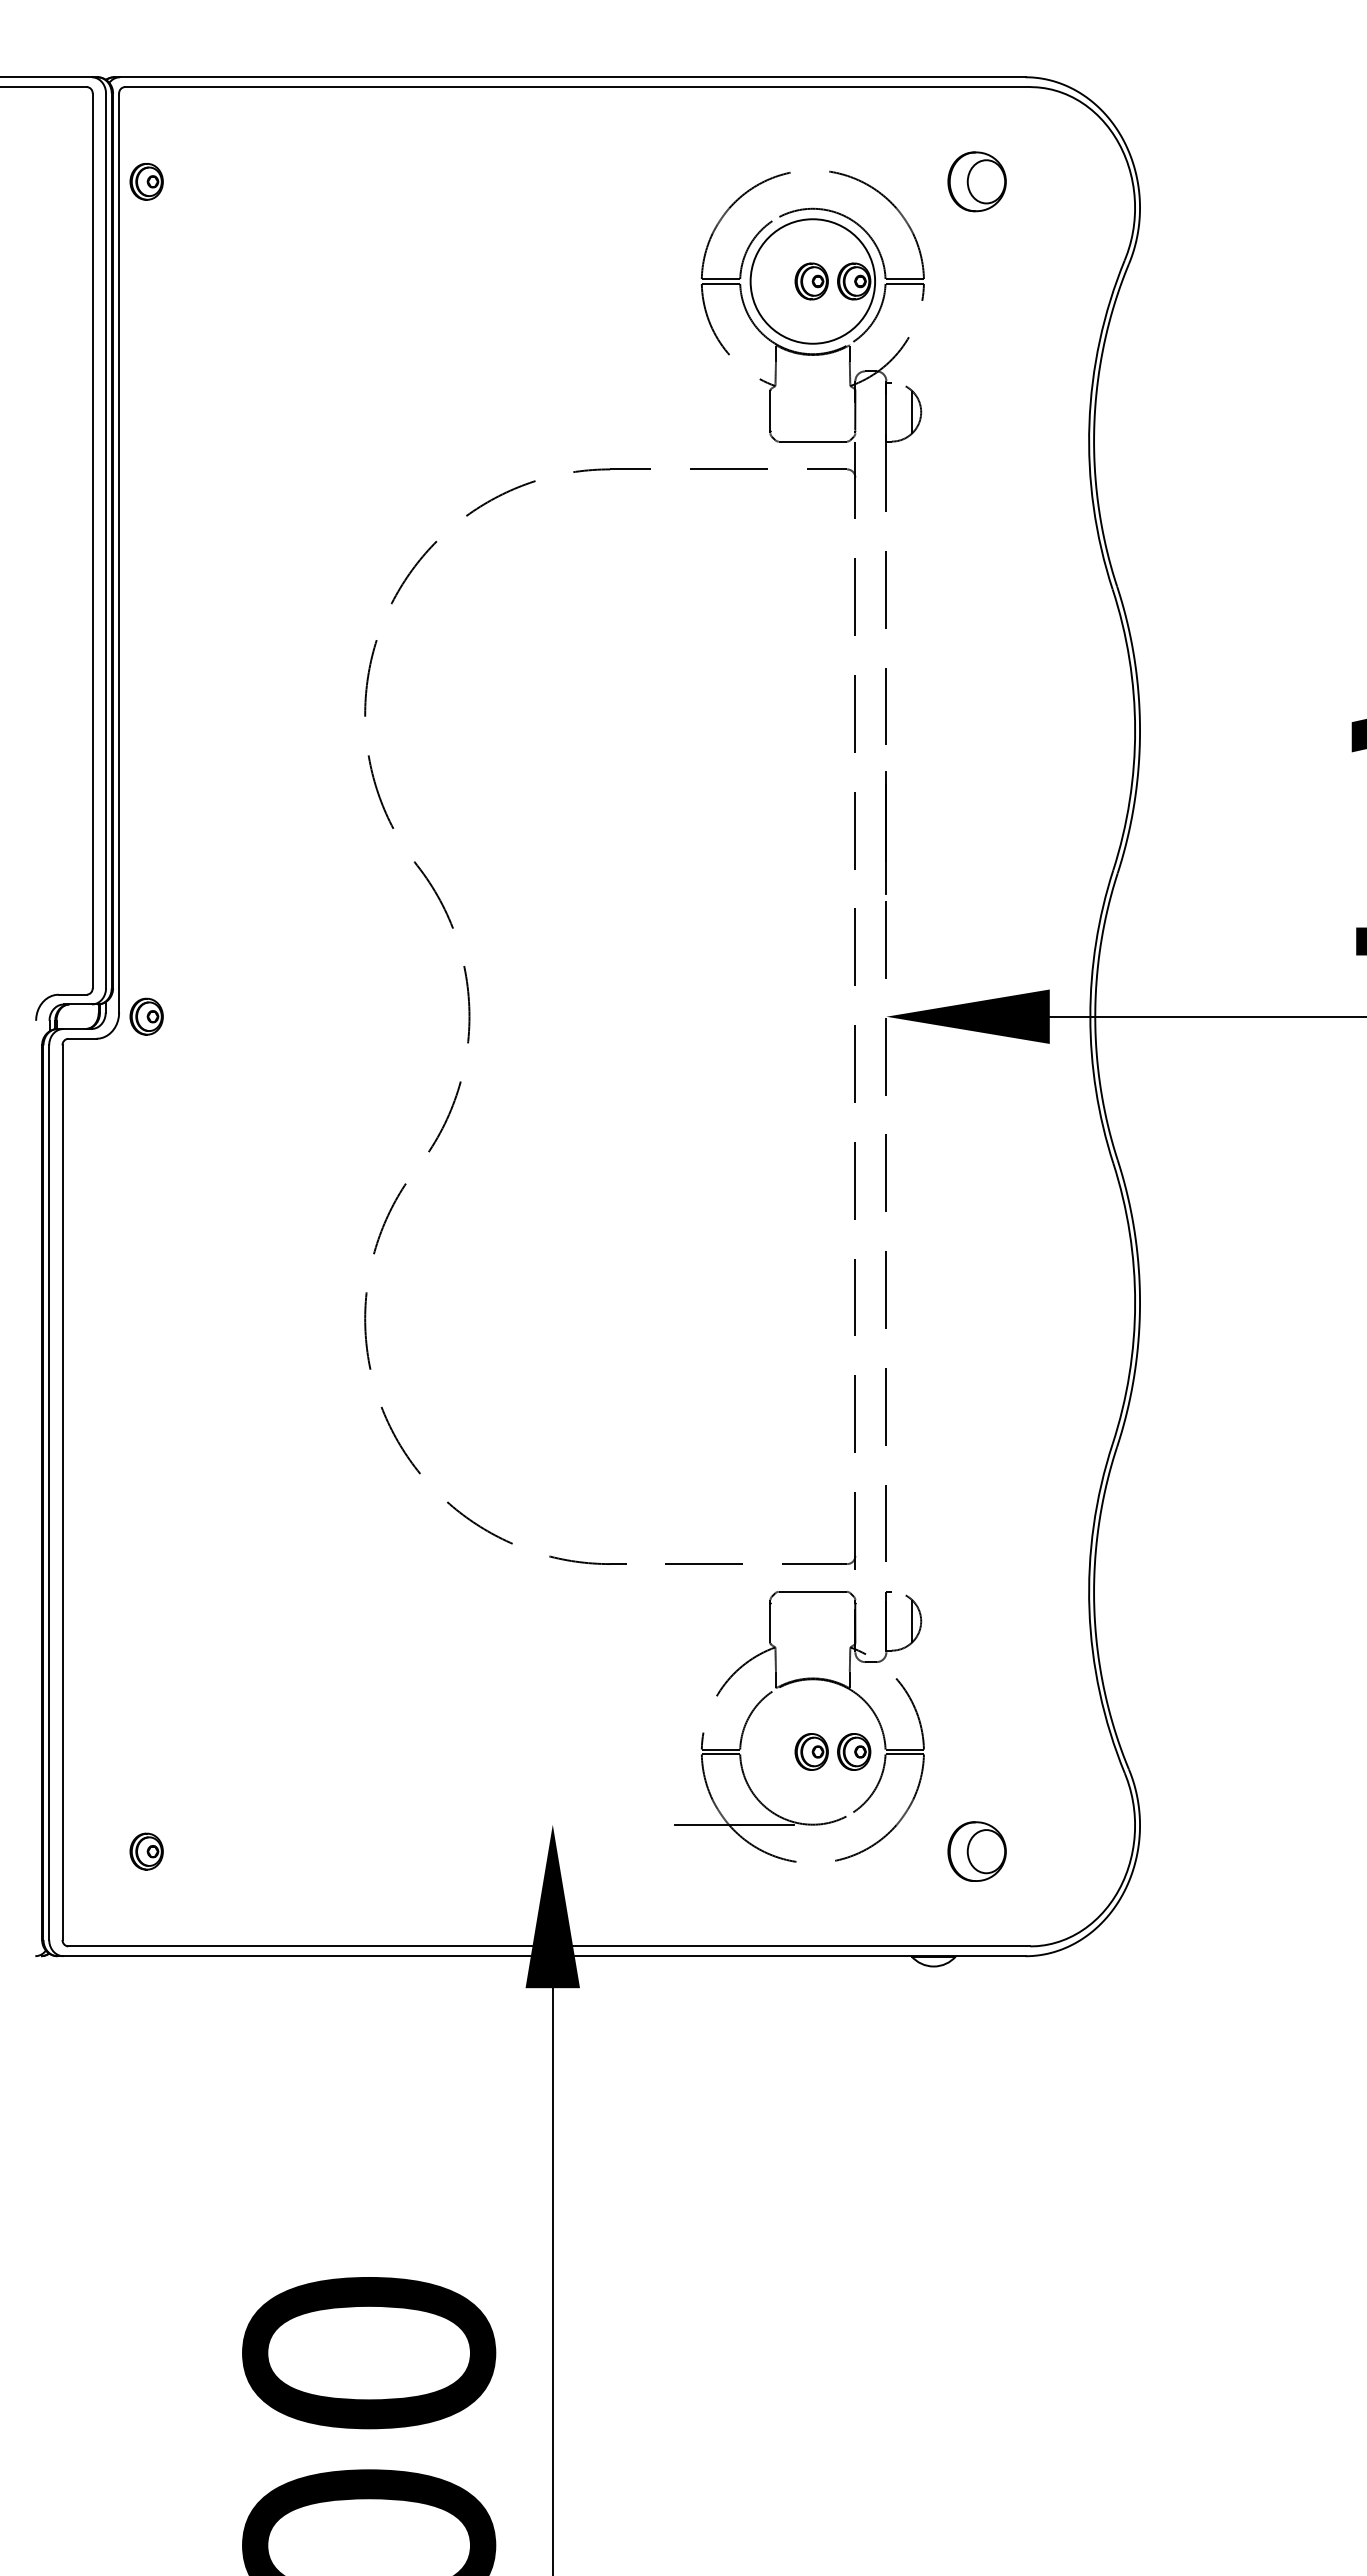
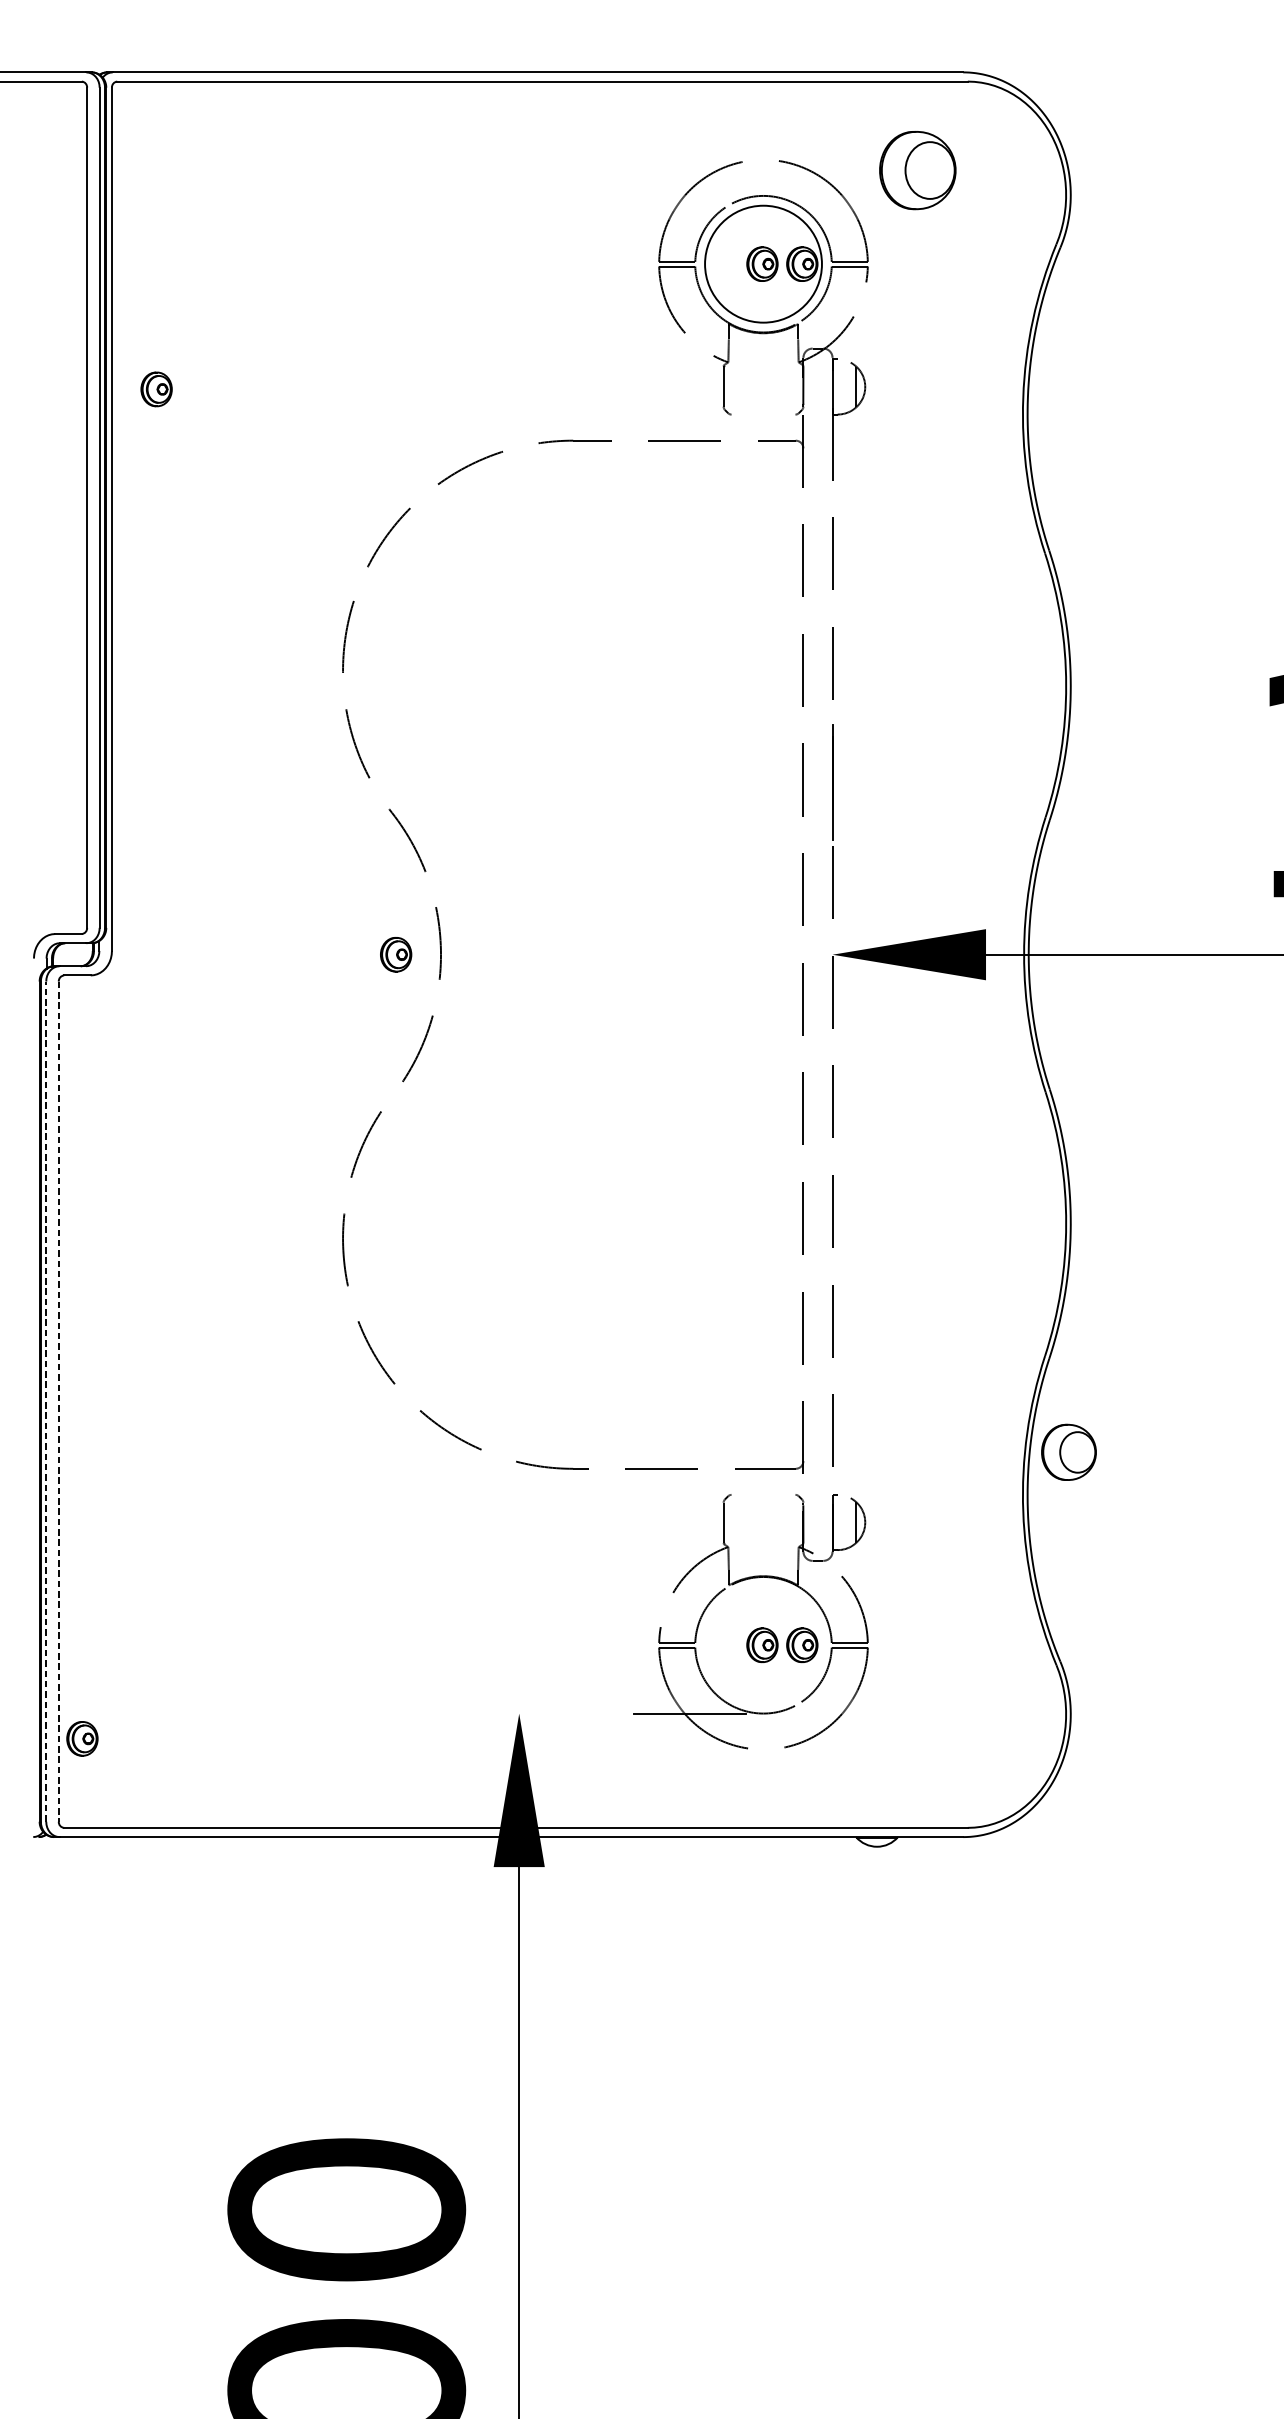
part: (146, 181) -> (156, 389), moved
part: (976, 181) -> (917, 170), size x1.4
line: (812, 441) -> (763, 414), removed
part: (146, 1016) -> (395, 954), moved
line: (49, 1492) -> (46, 1401), solid -> dashed
line: (62, 1493) -> (58, 1402), solid -> dashed
line: (812, 1591) -> (763, 1494), removed
part: (146, 1851) -> (82, 1738), moved
part: (976, 1851) -> (1068, 1452), moved

